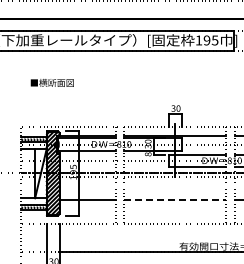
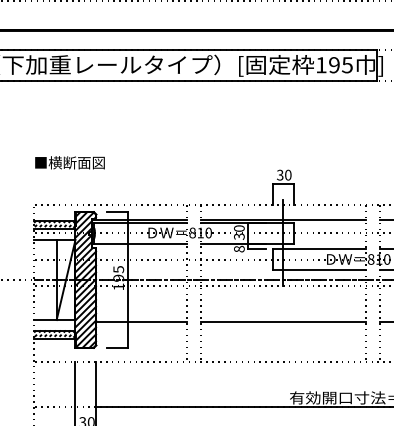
text: (51, 82) -> (68, 162), moved
line: (175, 199) -> (283, 322), dashed -> solid

